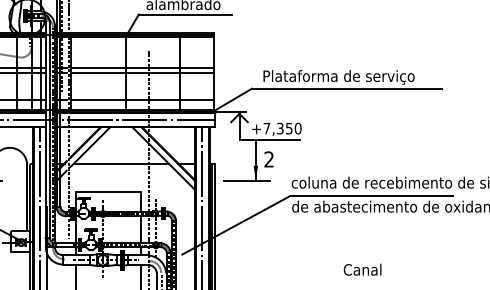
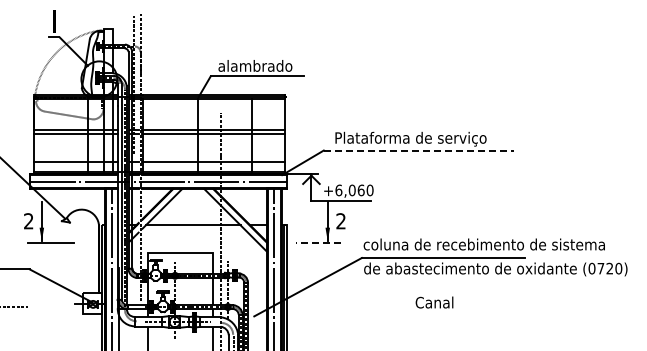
line: (347, 88) -> (419, 150), solid -> dashed
text: (277, 128) -> (349, 190), +7,350 -> +6,060
line: (246, 180) -> (318, 242), solid -> dashed
text: (362, 269) -> (434, 302), moved

